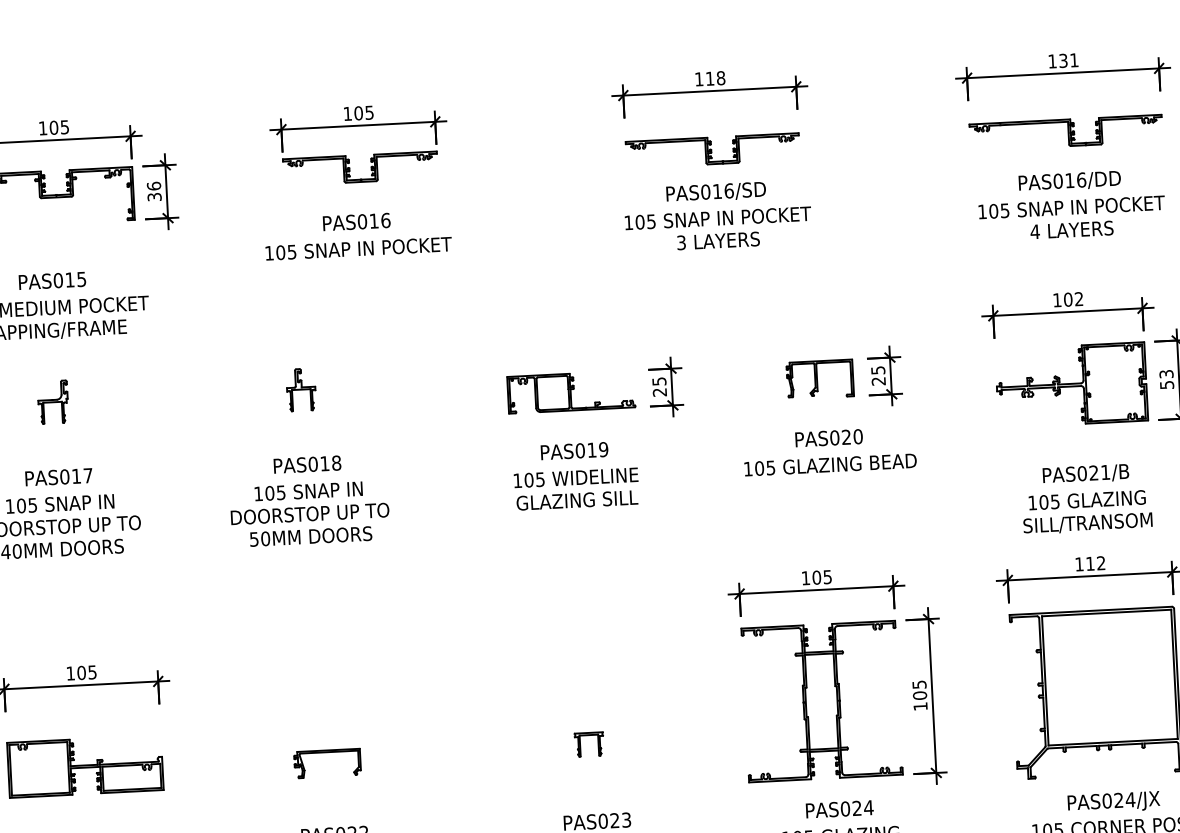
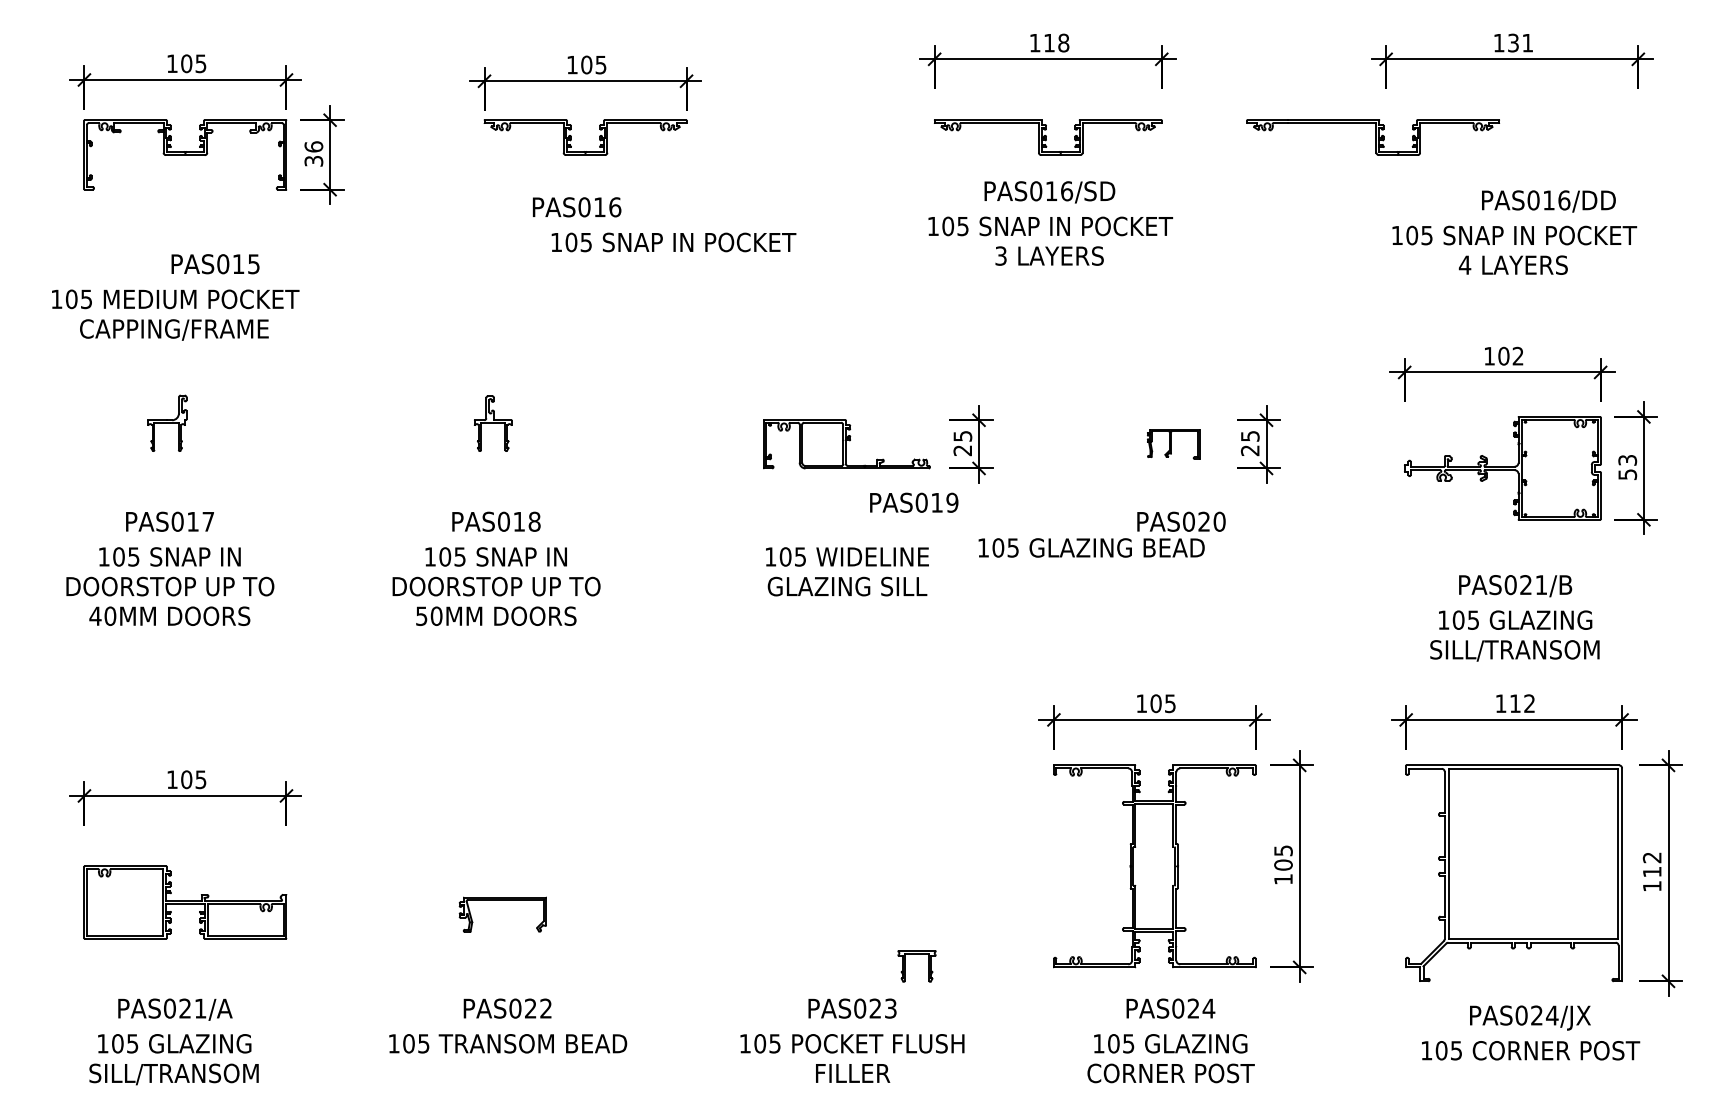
part: (1066, 132) -> (1373, 137), moved
text: (1069, 181) -> (1548, 201), moved
text: (358, 248) -> (673, 242), moved
text: (52, 281) -> (215, 264), moved
part: (820, 379) -> (1173, 444), size x0.6
text: (574, 450) -> (914, 502), moved
text: (830, 464) -> (1091, 547), moved
part: (580, 745) -> (905, 966), moved

